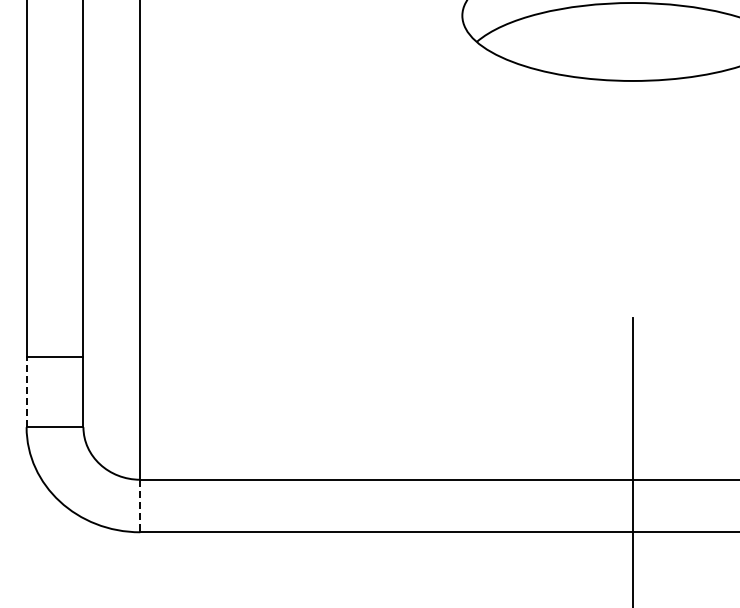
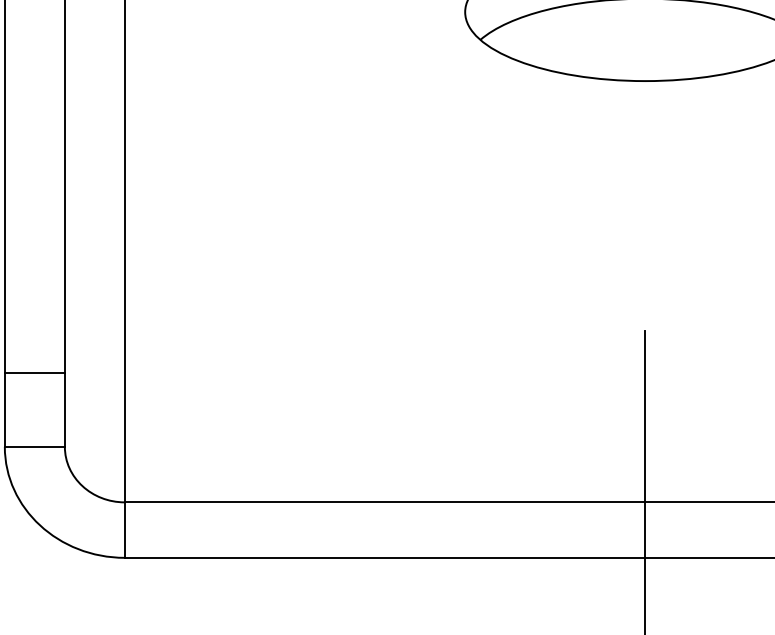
line: (26, 391) -> (4, 409), dashed -> solid
line: (140, 506) -> (125, 530), dashed -> solid

